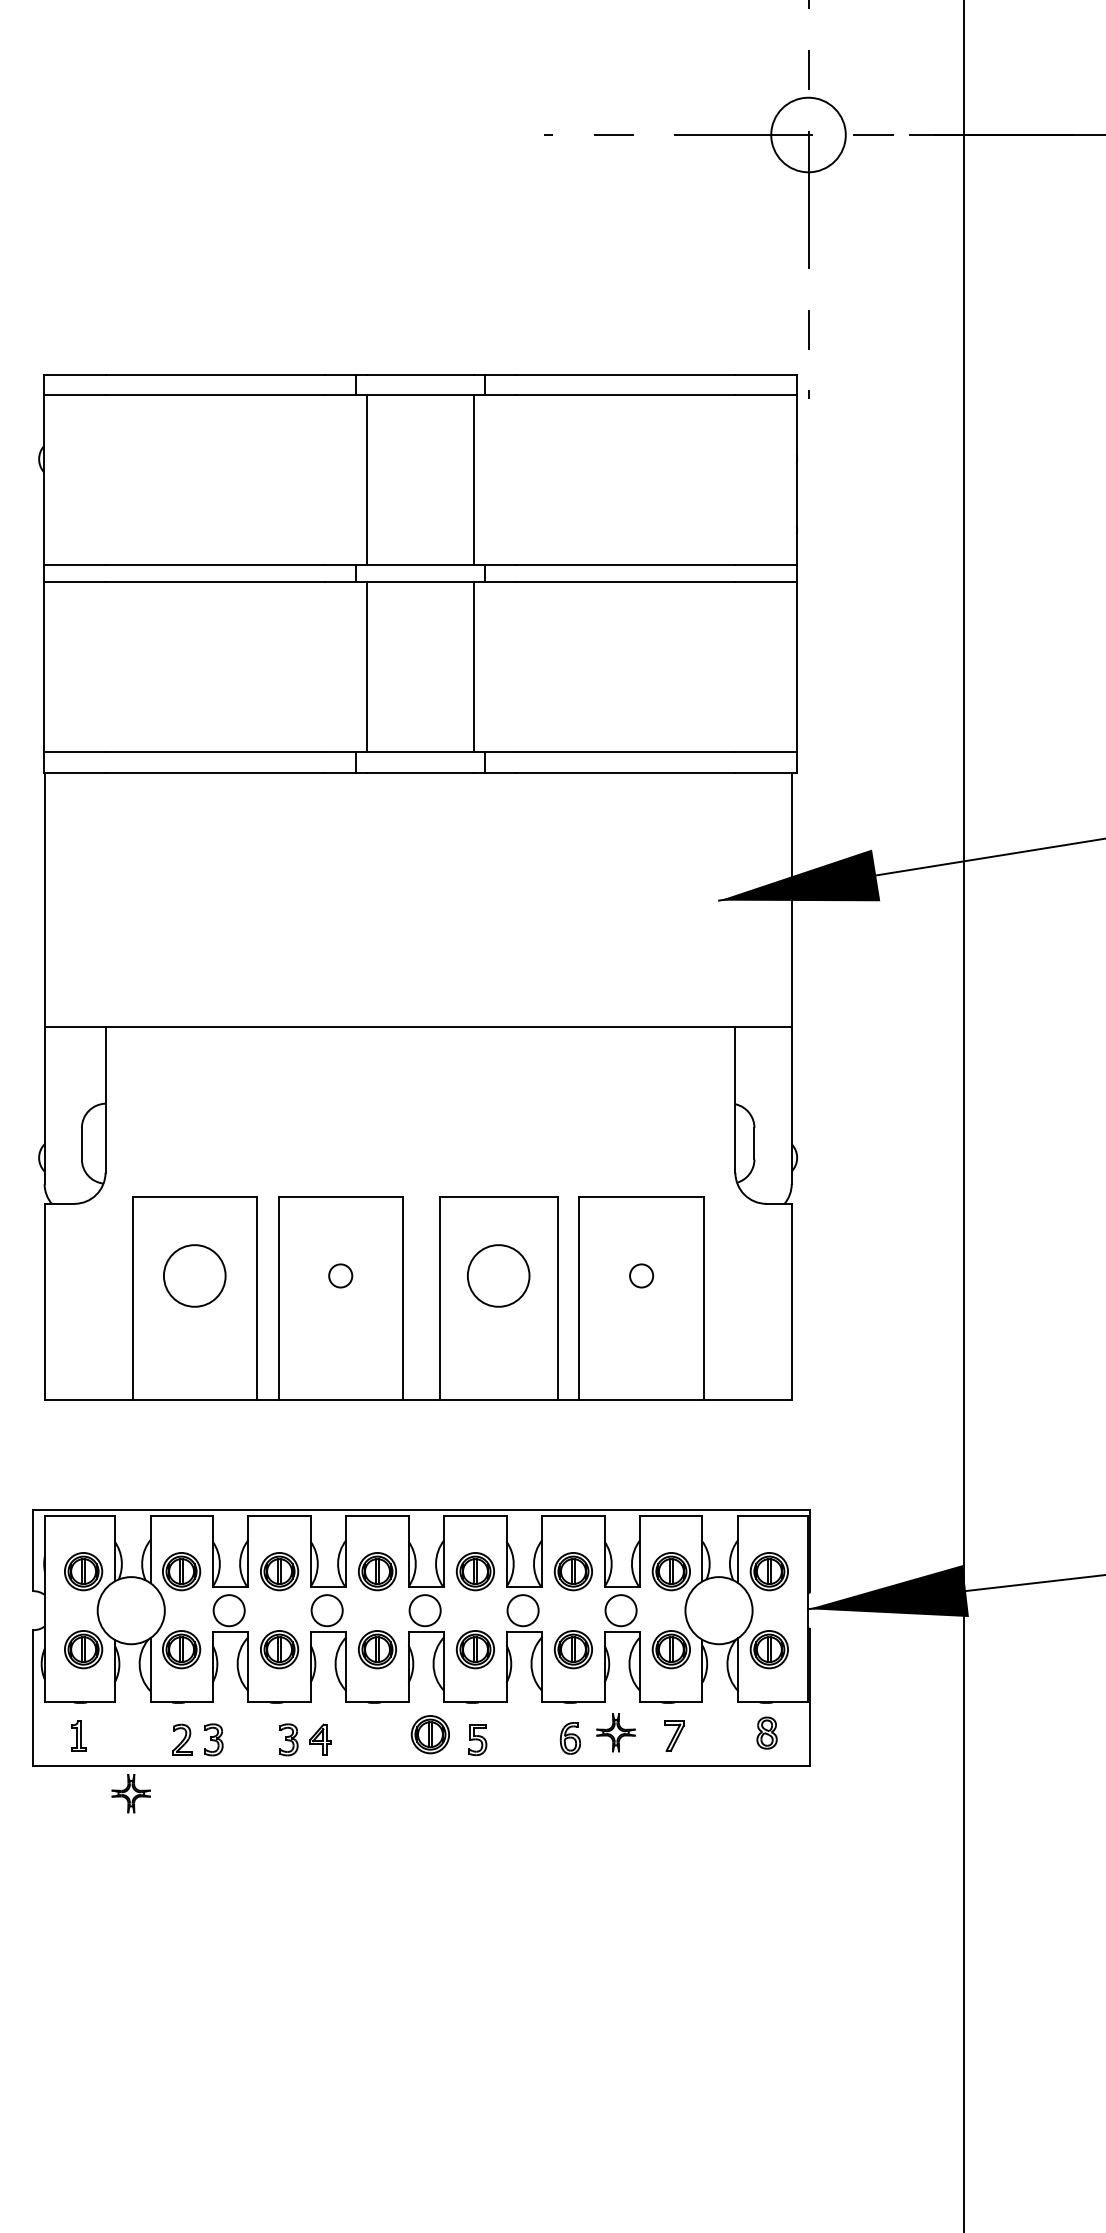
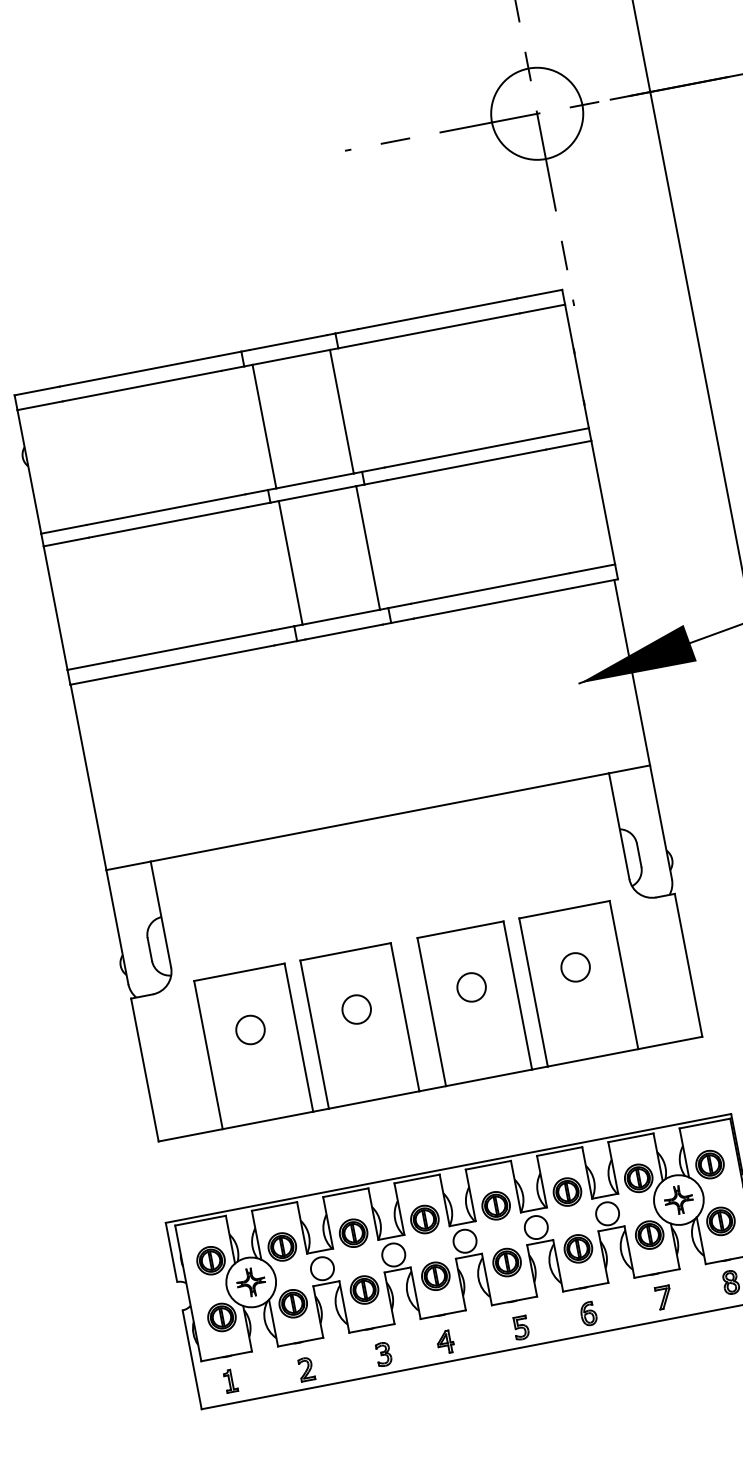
circle: (808, 134) -> (537, 113), size x1.67
circle: (194, 1275) -> (250, 1029), size x0.62
circle: (340, 1275) -> (356, 1009), size x1.67
circle: (498, 1275) -> (471, 987), size x0.62
circle: (641, 1275) -> (575, 967), size x1.67
part: (615, 1732) -> (678, 1200), moved
part: (429, 1734) -> (485, 1330), removed
part: (213, 1739) -> (329, 1364), removed
part: (320, 1739) -> (445, 1342), moved
part: (130, 1793) -> (250, 1282), moved

